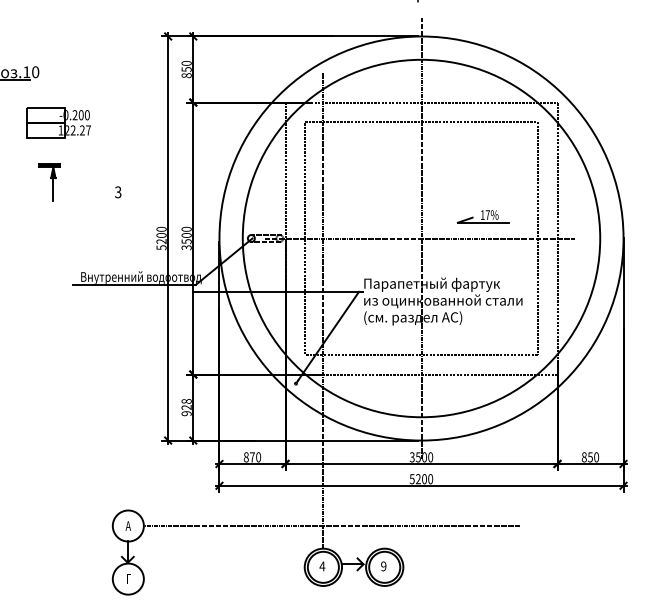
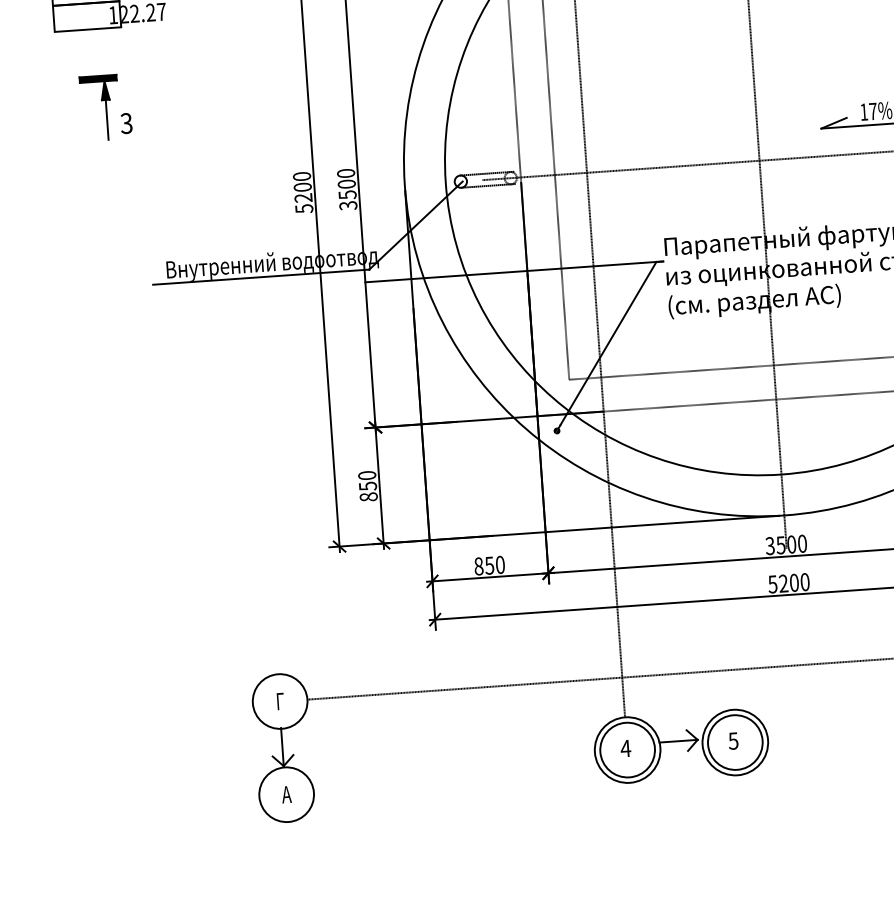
text: (118, 192) -> (127, 123), moved
text: (186, 407) -> (367, 486), 928 -> 850
text: (252, 457) -> (489, 565), 870 -> 850
text: (127, 525) -> (278, 700), А -> Г
text: (383, 566) -> (733, 741), 9 -> 5
text: (127, 578) -> (285, 793), Г -> А

